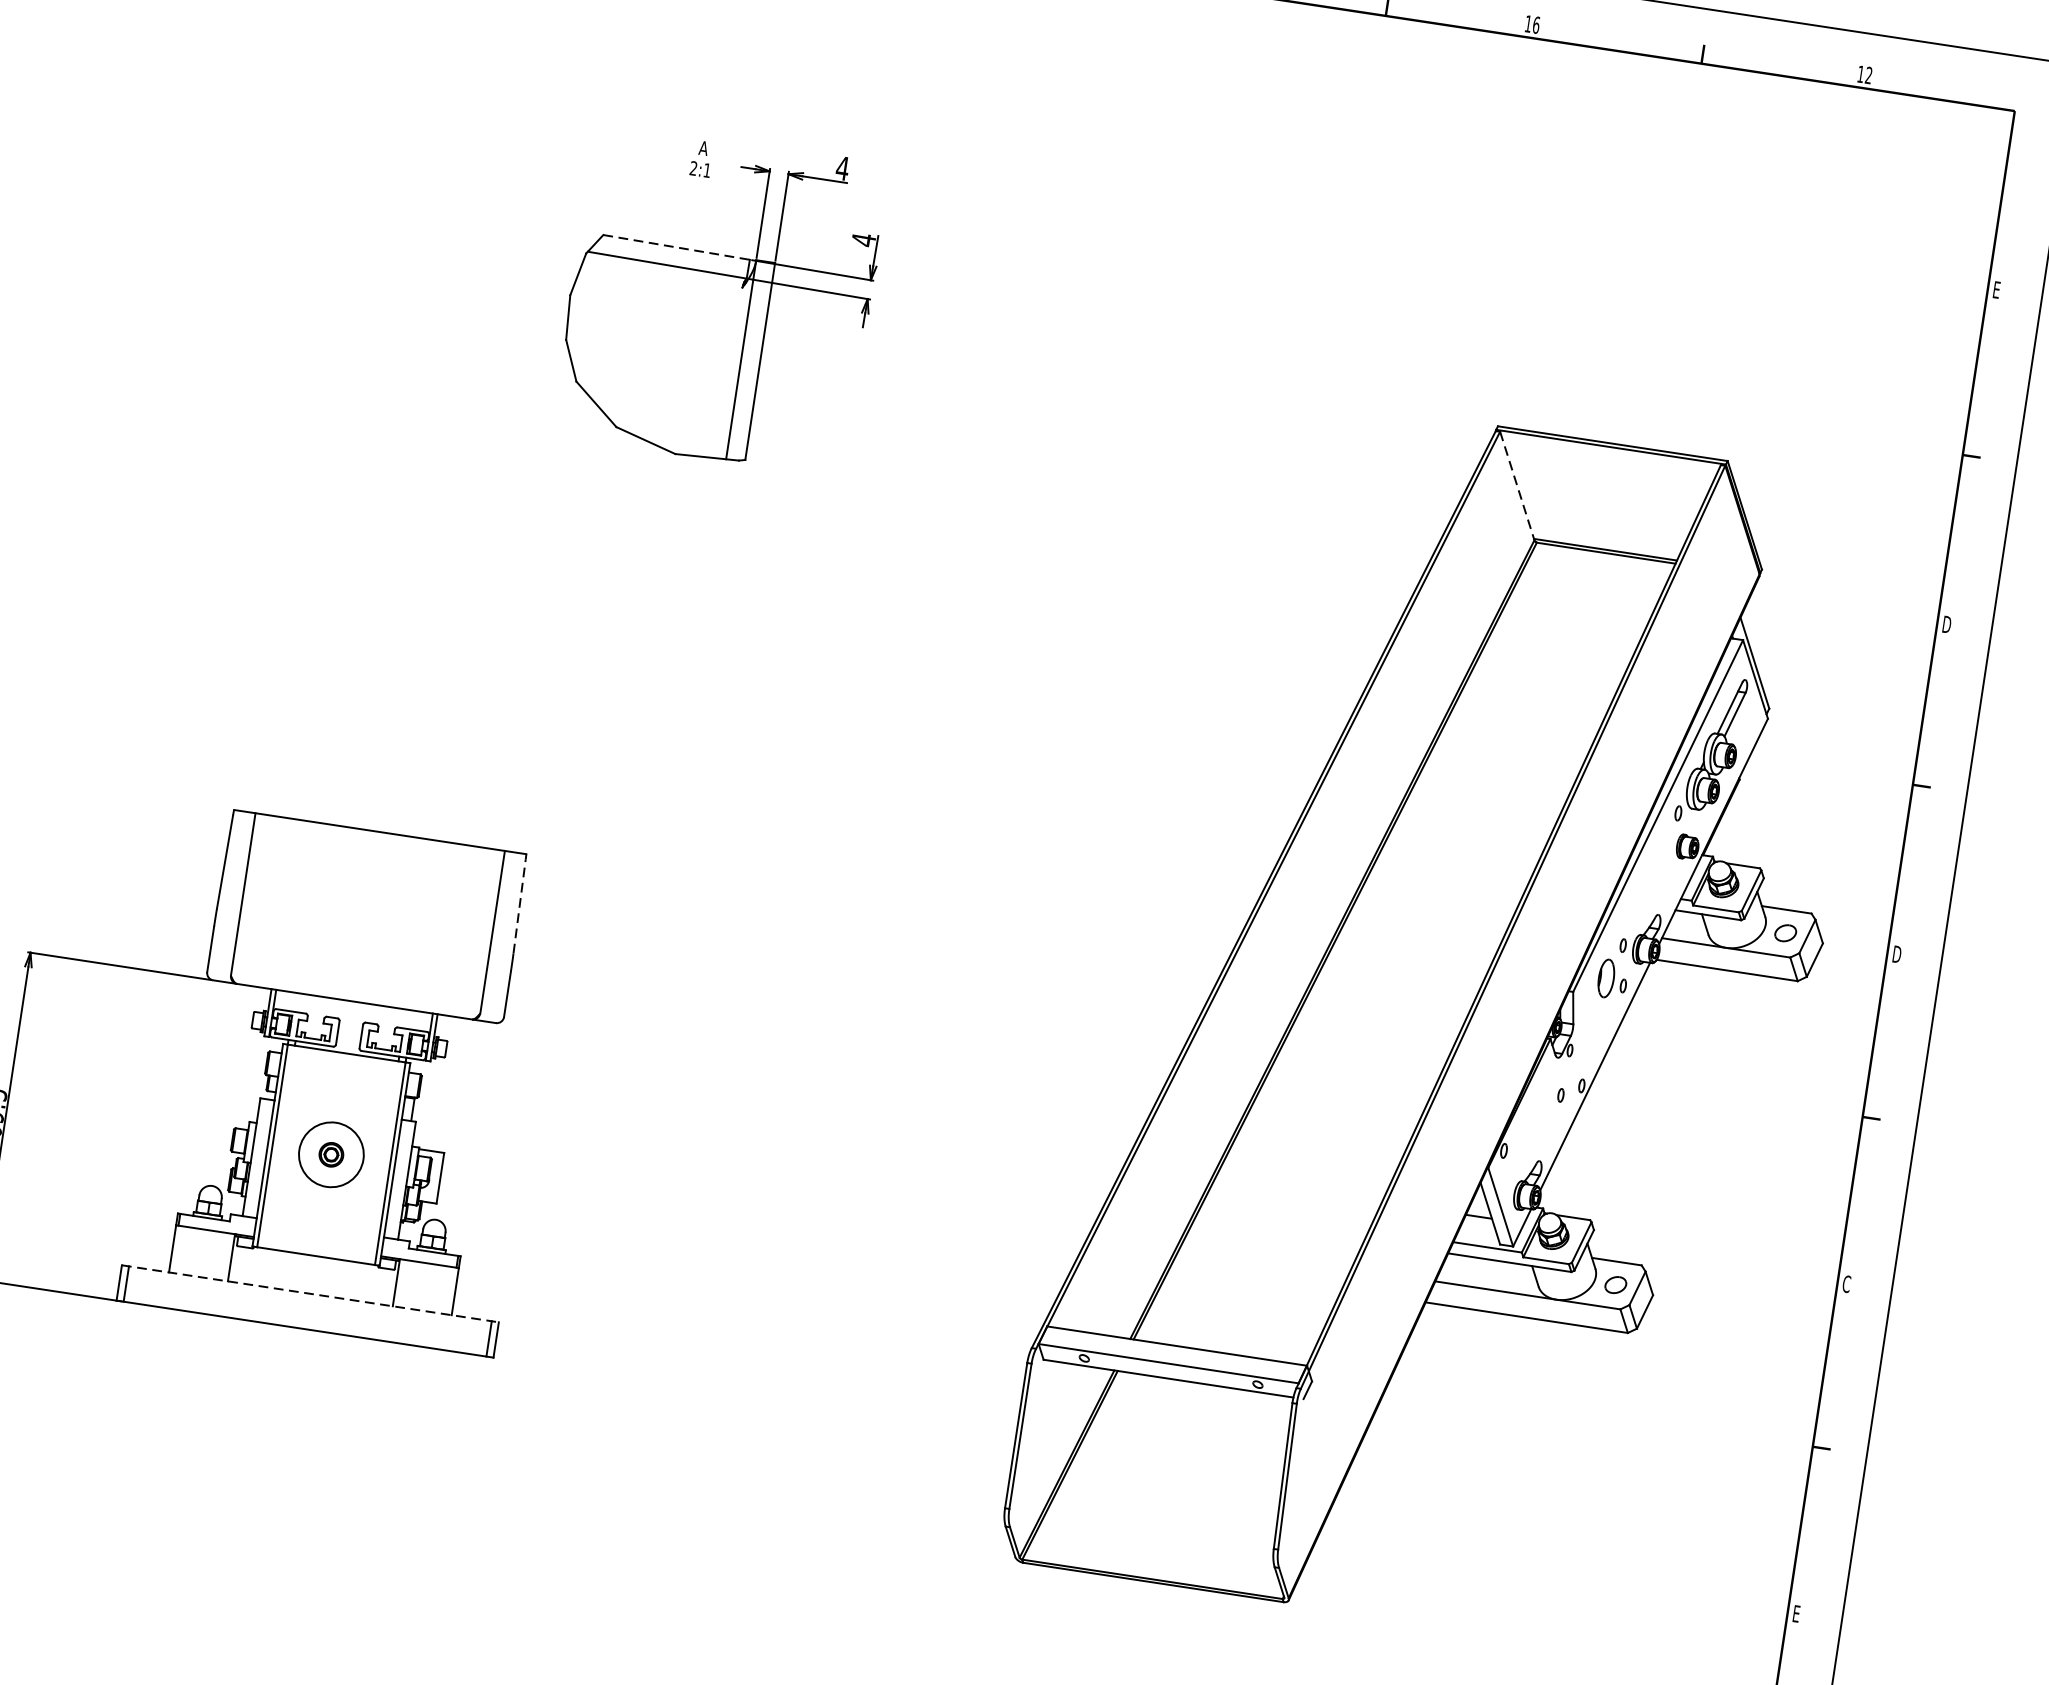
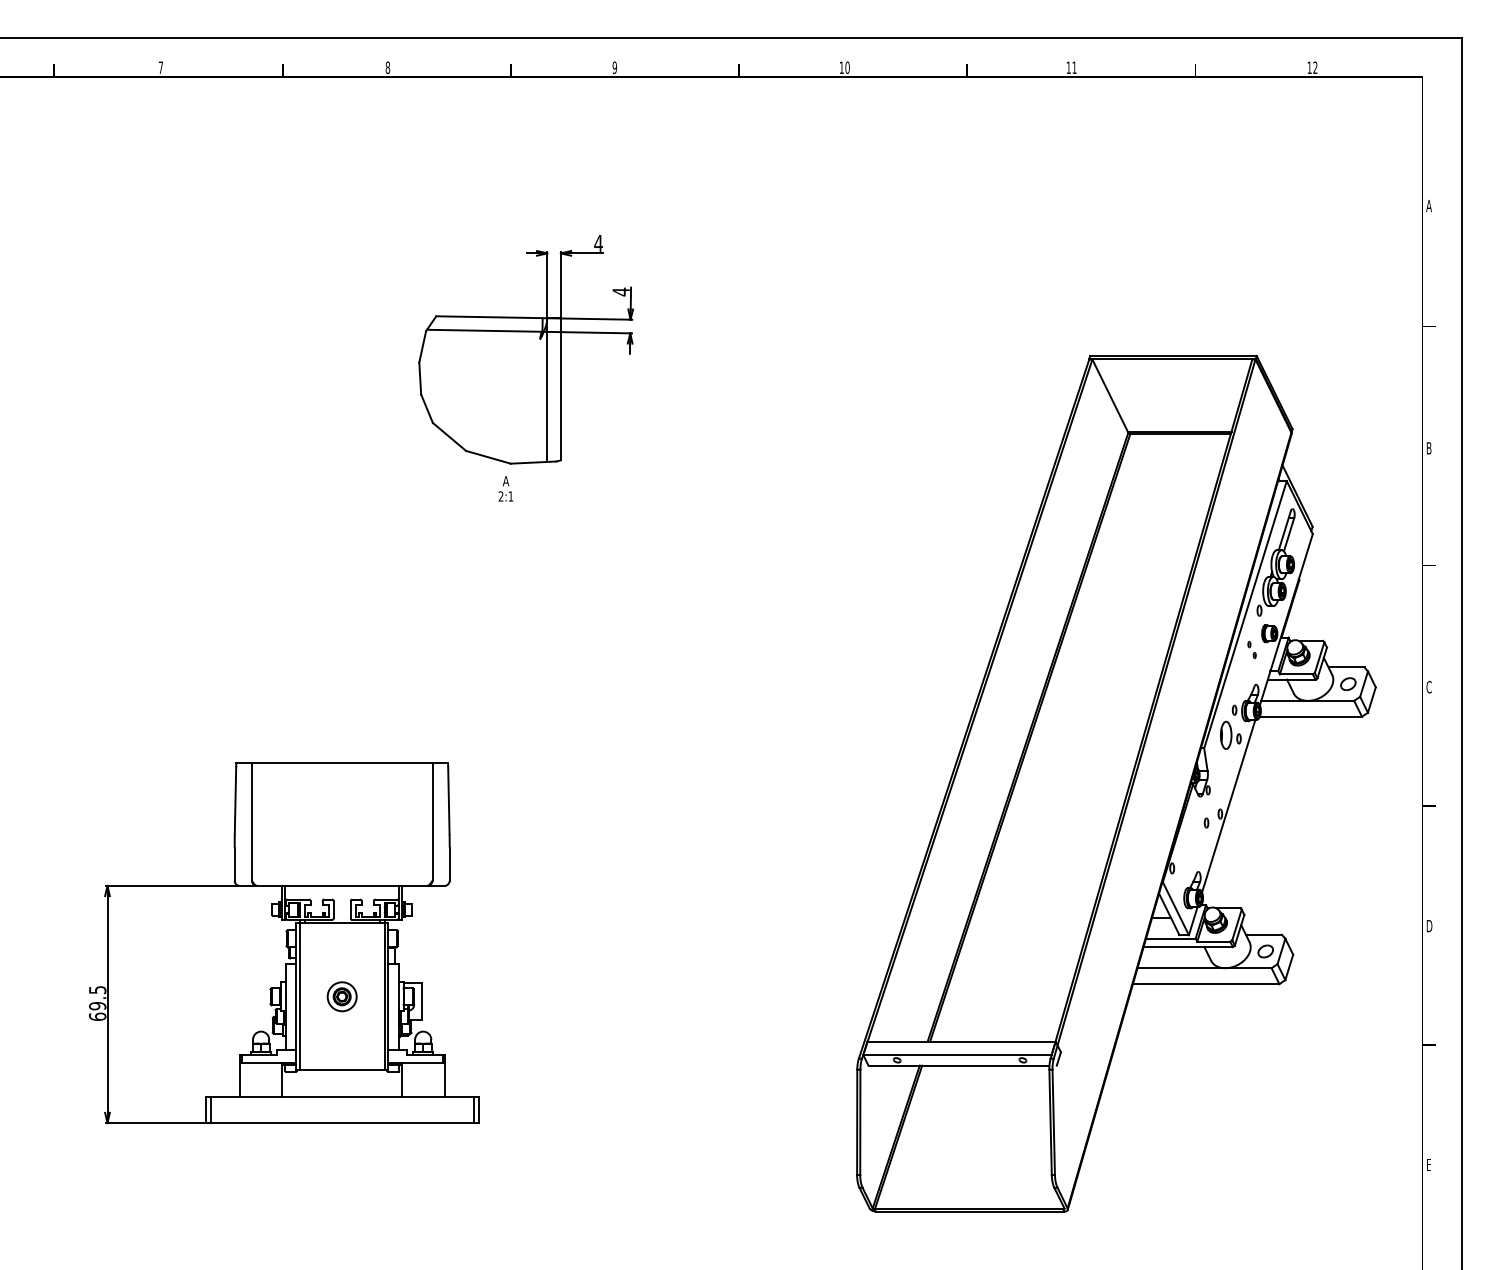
text: (1536, 24) -> (1074, 67), 16 -> 11
text: (701, 158) -> (505, 488), moved
line: (676, 247) -> (489, 317), dashed -> solid
text: (1996, 290) -> (1428, 206), E -> A
line: (1517, 486) -> (1110, 396), dashed -> solid
text: (1946, 624) -> (1429, 448), D -> B
part: (1659, 865) -> (1251, 649), added
line: (519, 906) -> (448, 800), dashed -> solid
text: (1897, 954) -> (1429, 687), D -> C
circle: (330, 1154) -> (341, 996), size x0.62
text: (1847, 1283) -> (1429, 925), C -> D
line: (310, 1293) -> (342, 1097), dashed -> solid

